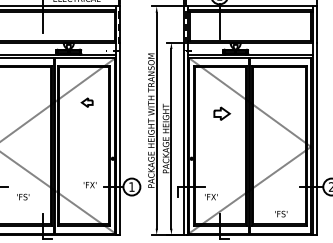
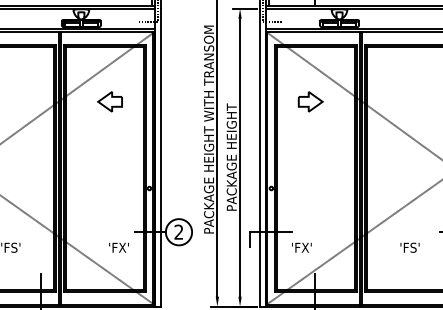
part: (86, 102) -> (108, 101), size x1.43
part: (222, 113) -> (311, 101), moved
text: (89, 185) -> (118, 248), moved
text: (131, 186) -> (178, 231), 1 -> 2
text: (281, 213) -> (410, 246), moved

